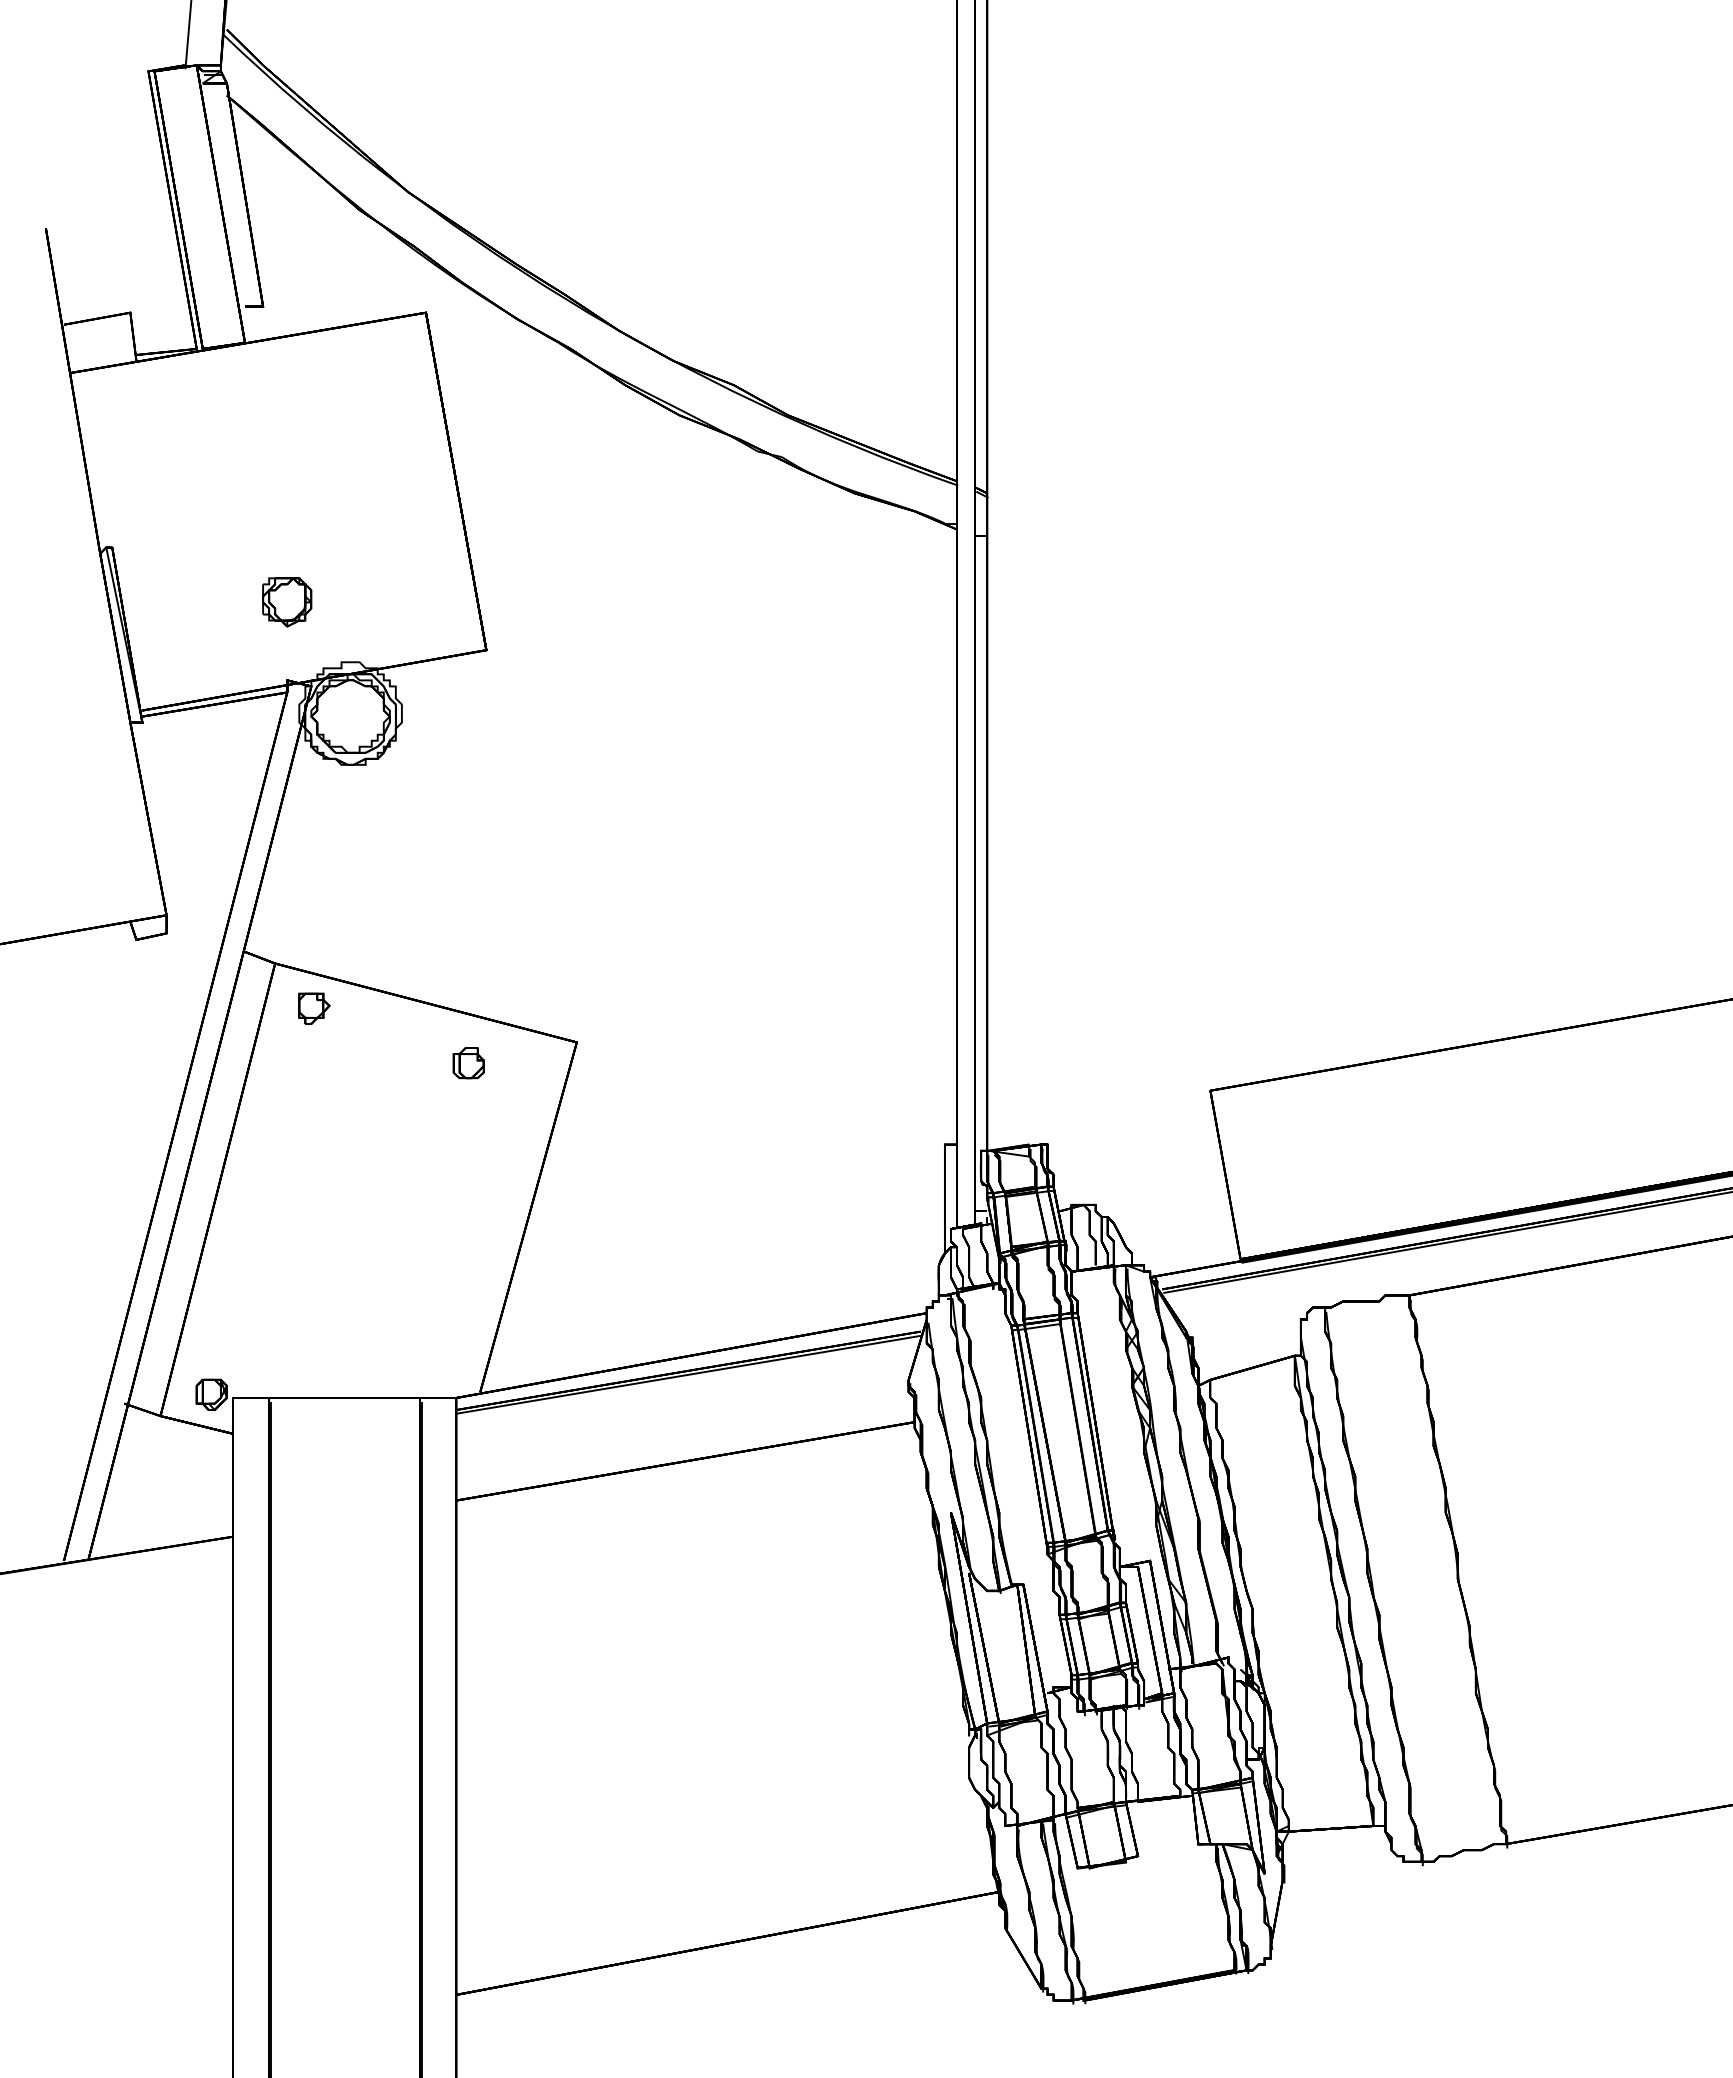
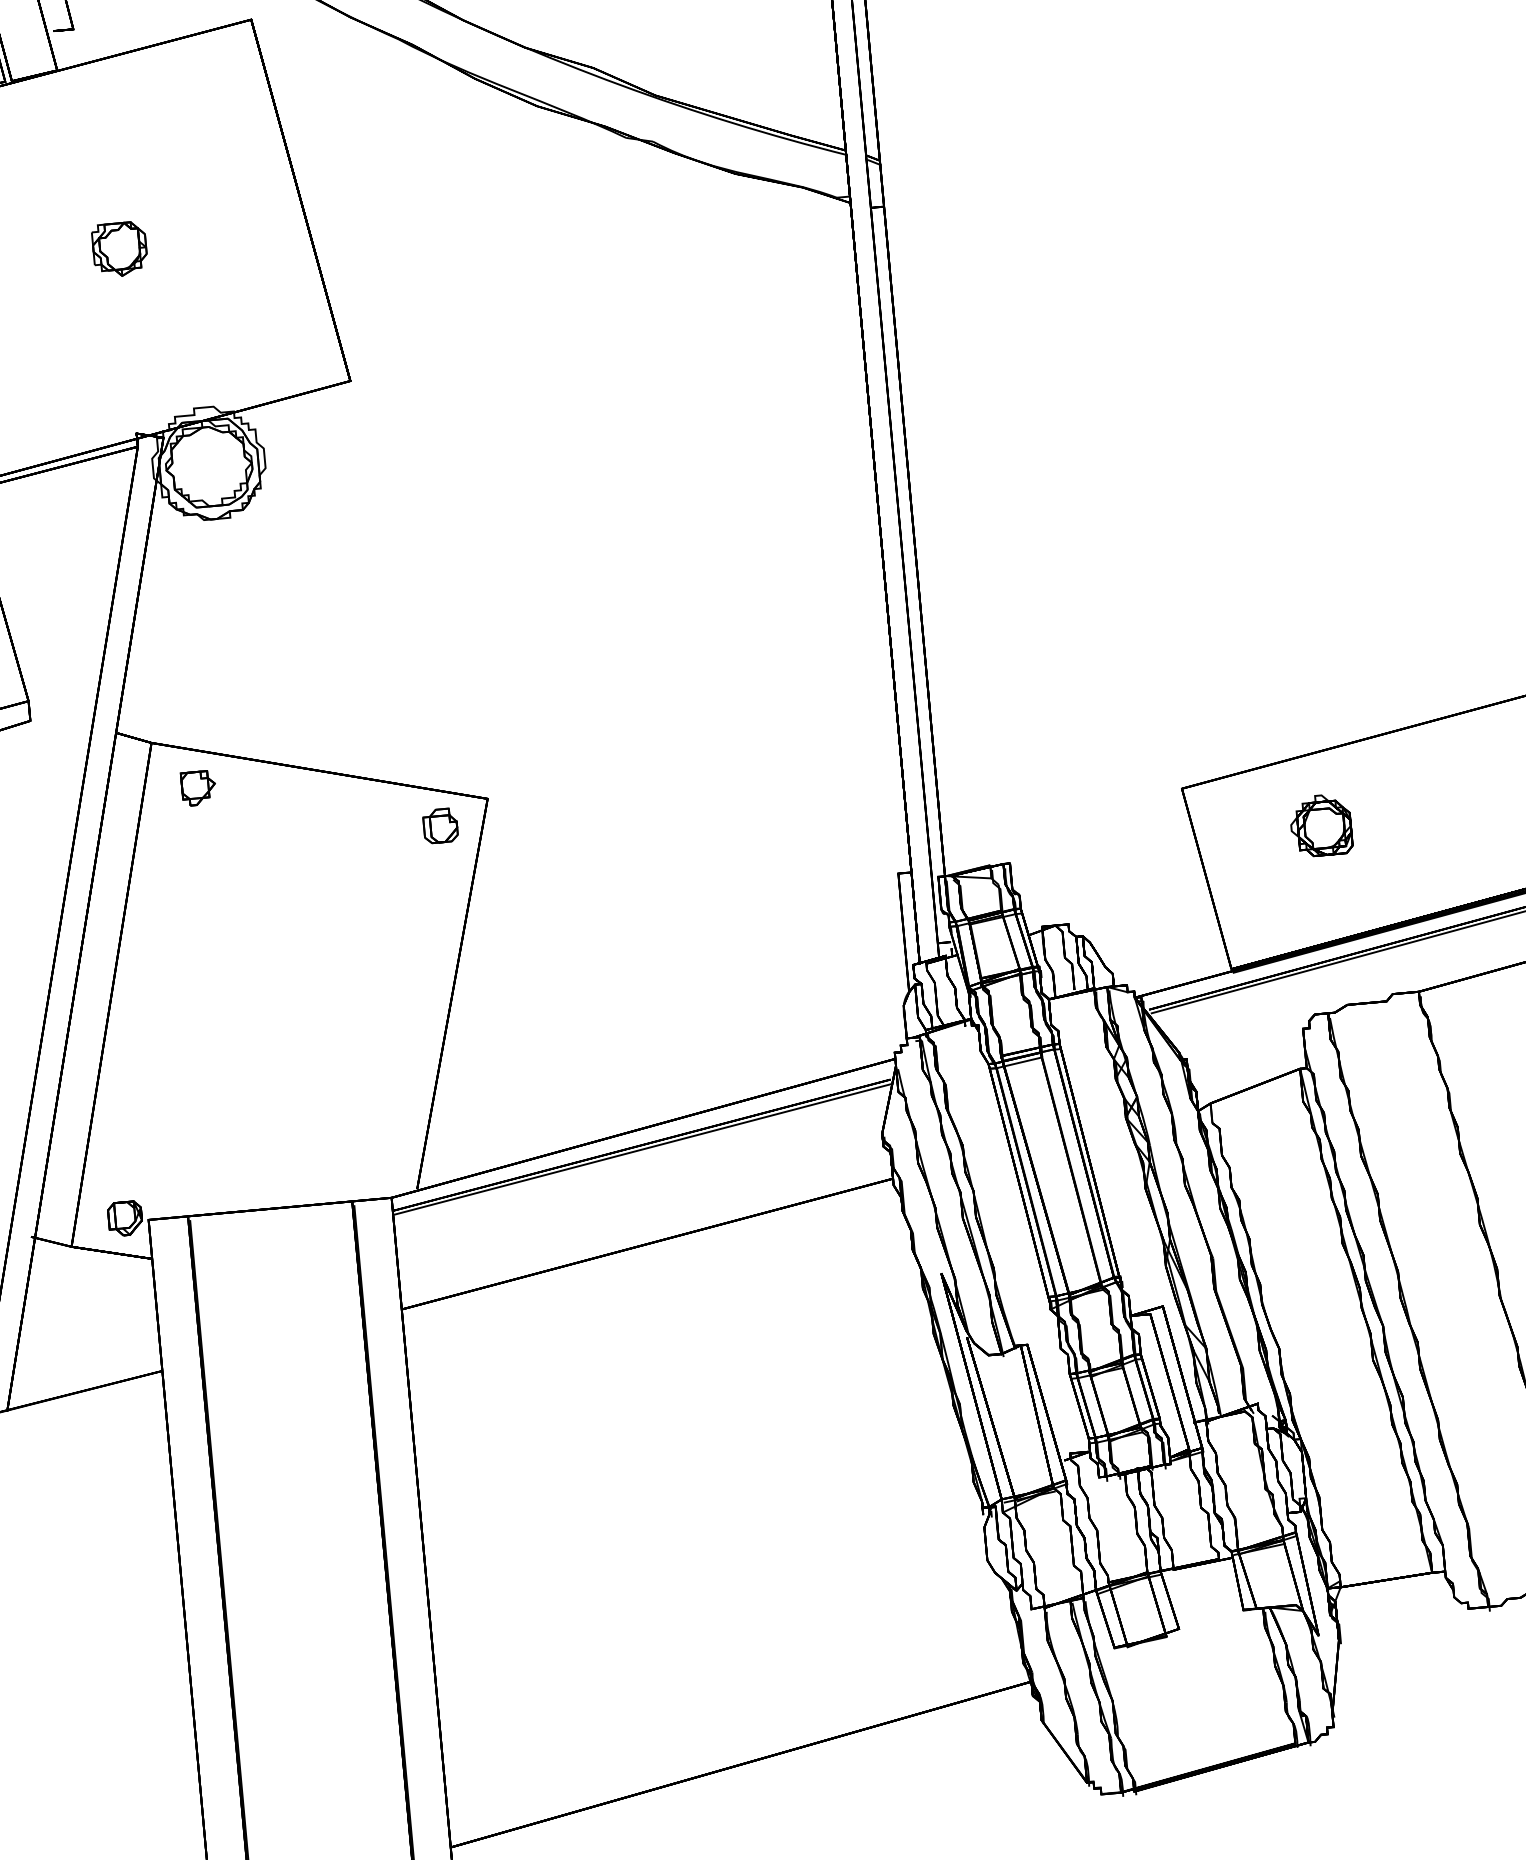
part: (287, 602) -> (120, 249), moved
part: (468, 1063) -> (440, 826), moved
part: (1334, 1135) -> (1321, 825), added

